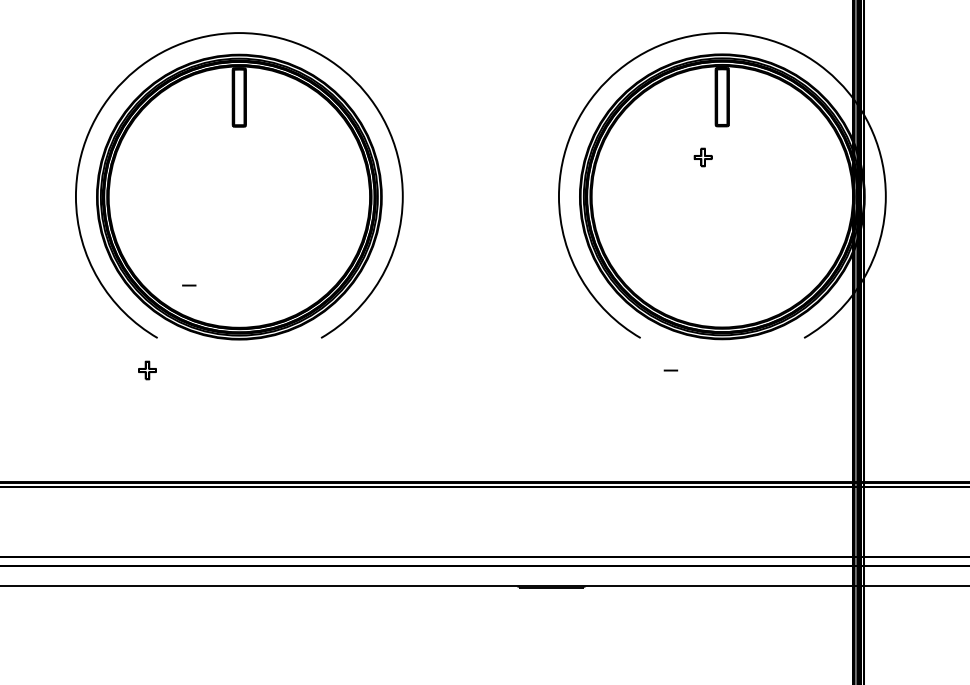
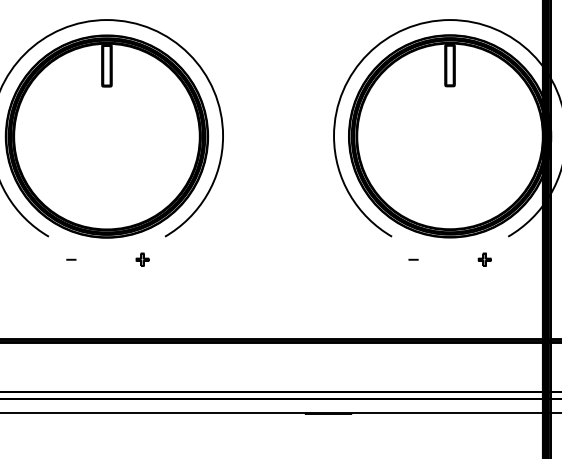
part: (702, 157) -> (484, 259), moved
line: (189, 285) -> (71, 259), moved
part: (147, 370) -> (142, 259), moved

